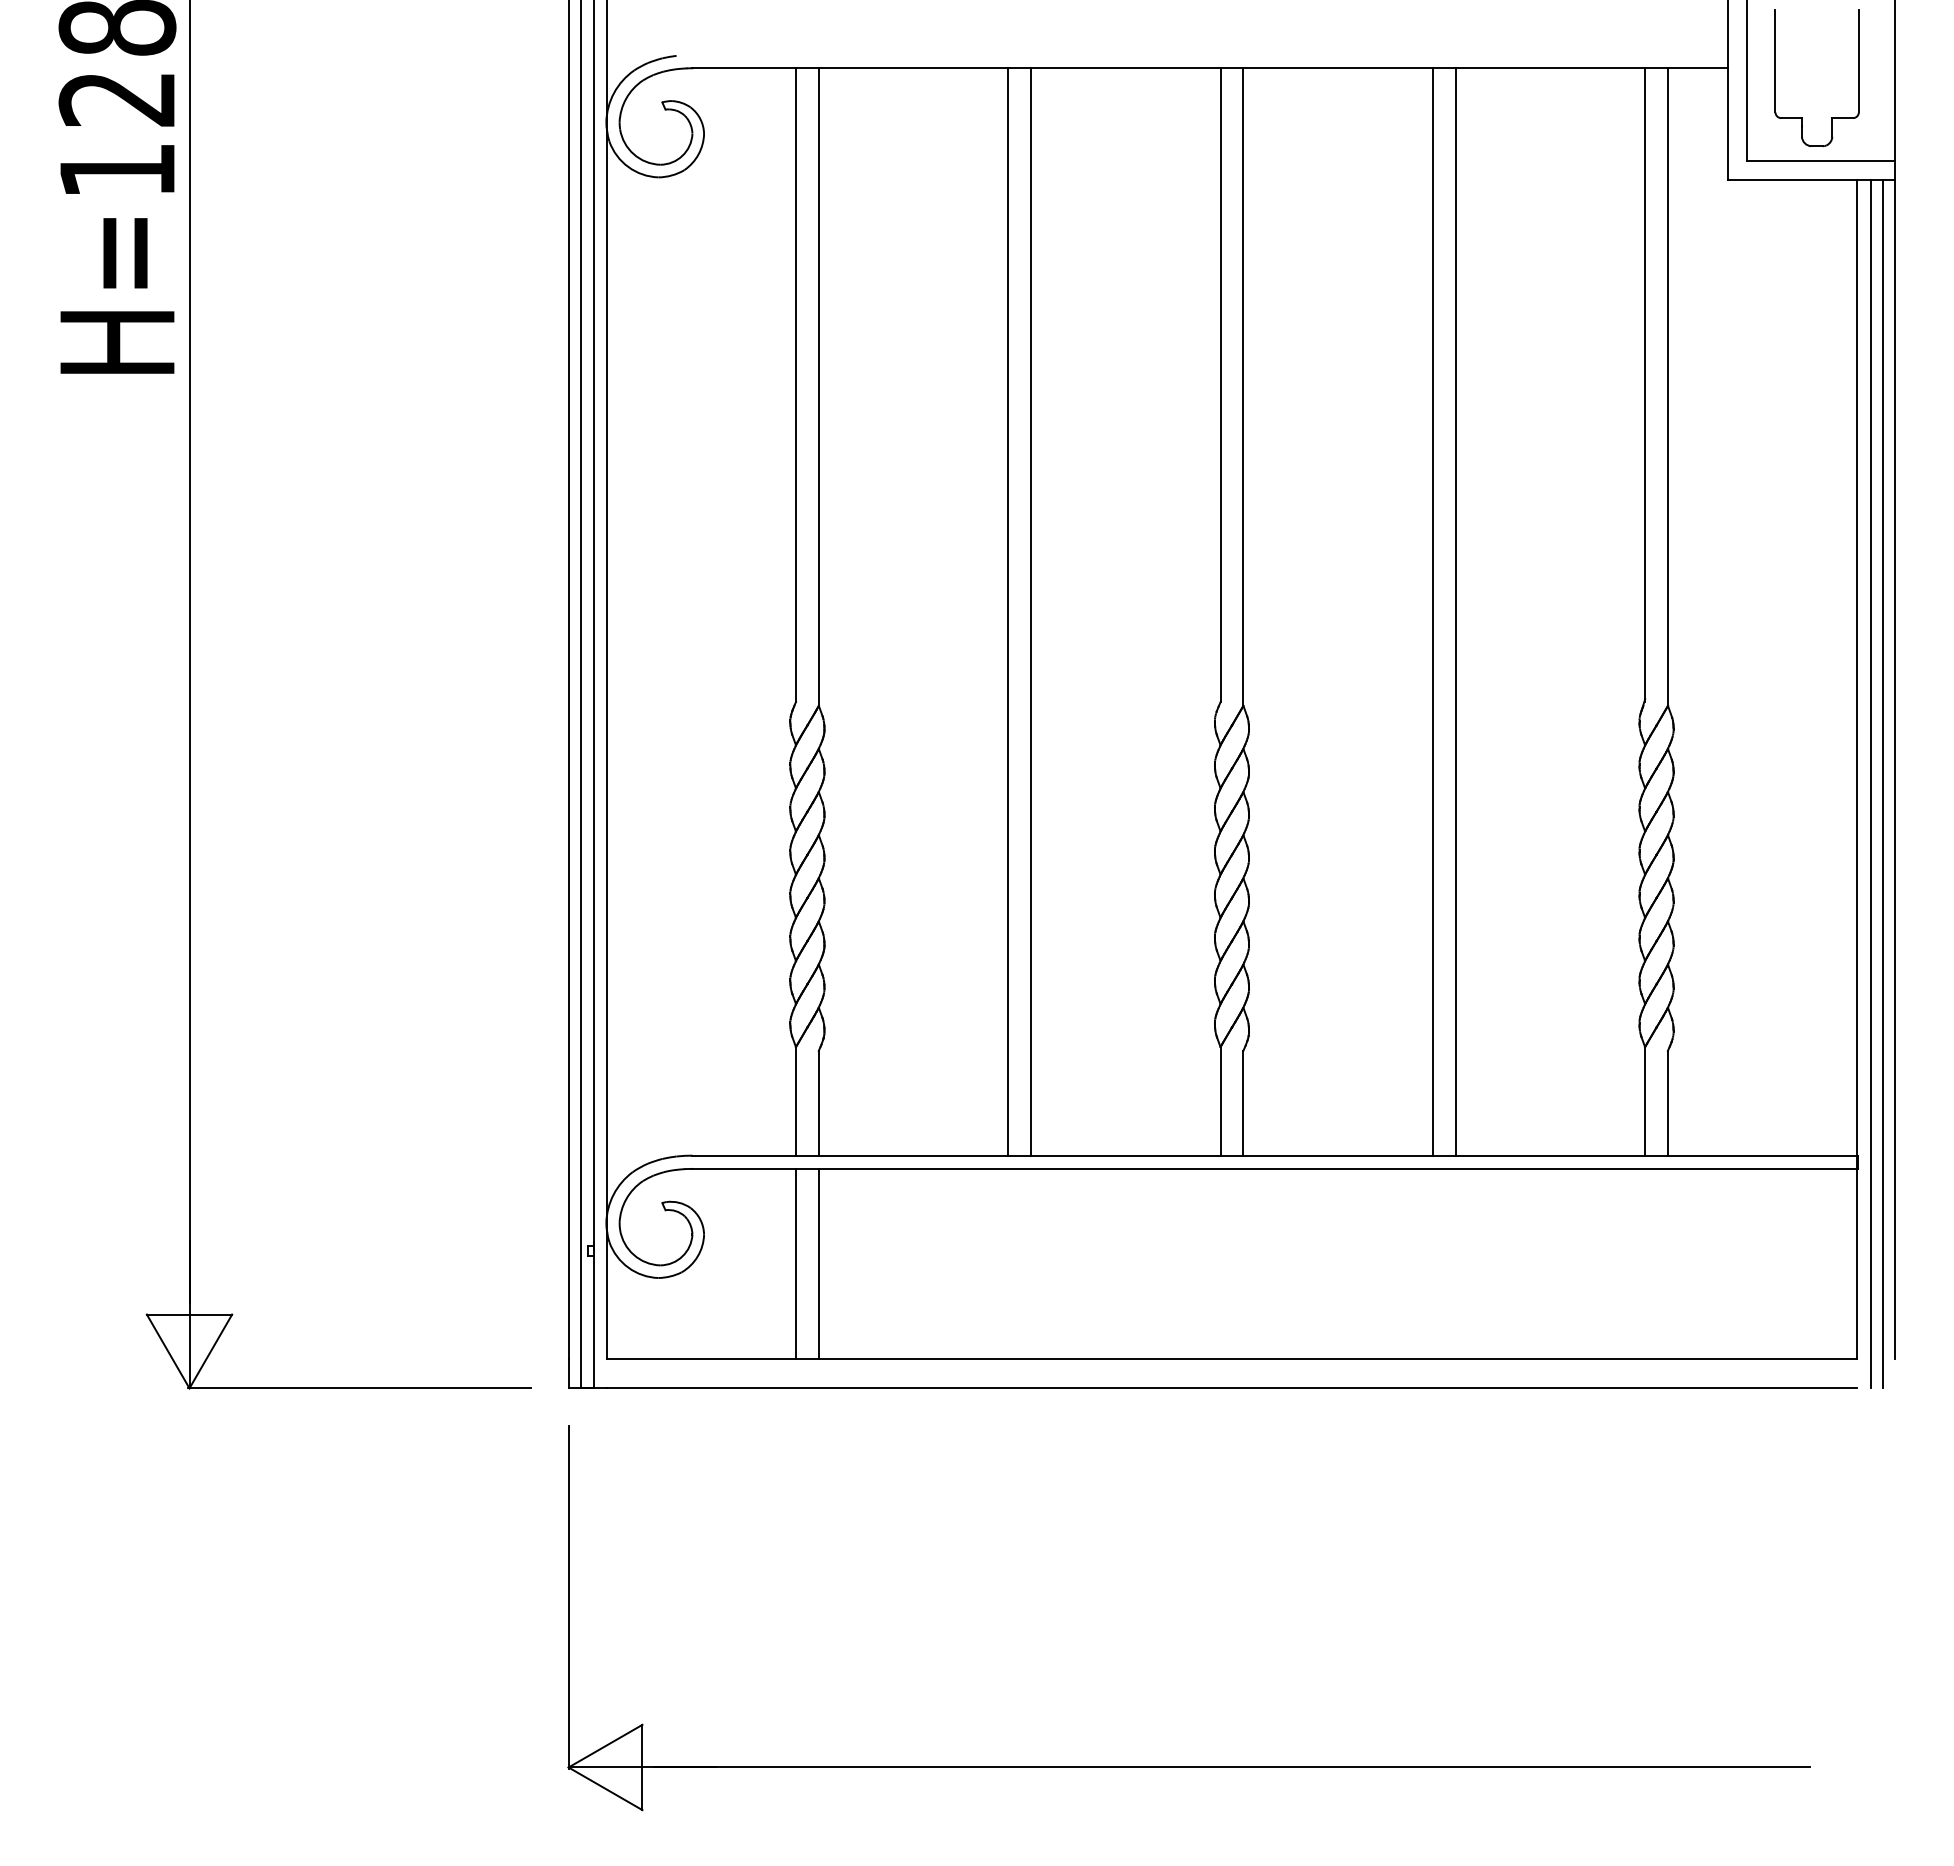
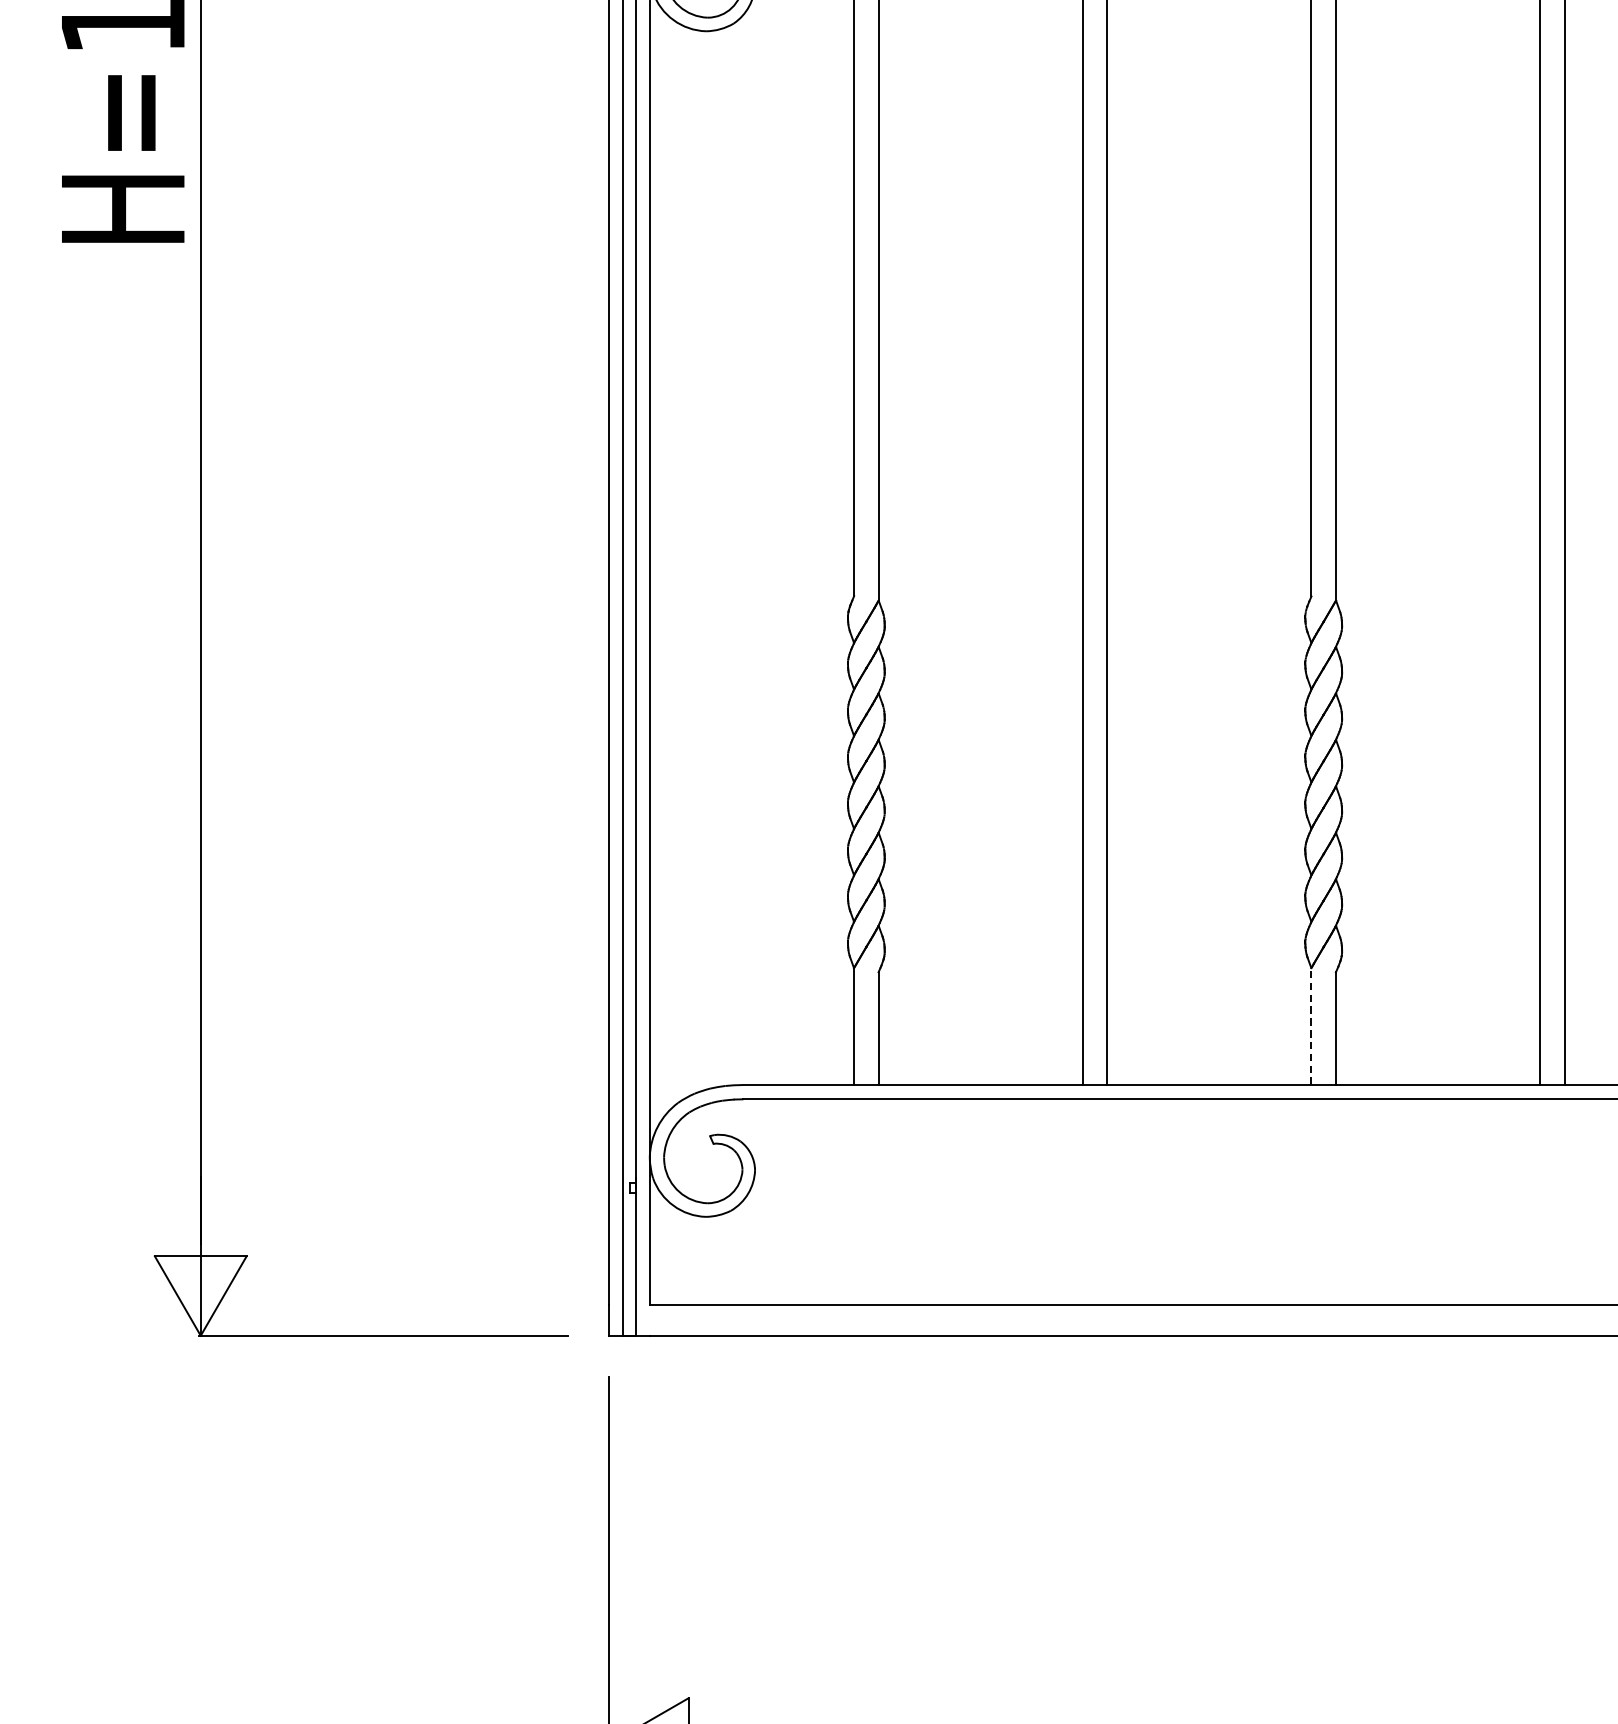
line: (1220, 1100) -> (1311, 1025), solid -> dashed
line: (796, 1263) -> (854, 1201), removed
line: (818, 1263) -> (878, 1201), removed

